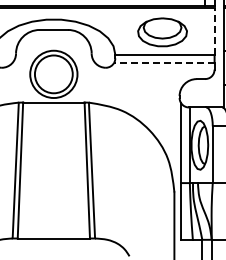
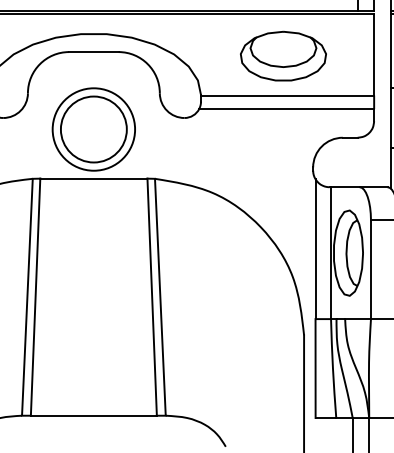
line: (214, 30) -> (373, 52), dashed -> solid
line: (163, 62) -> (285, 108), dashed -> solid

